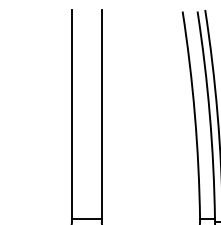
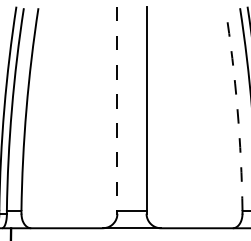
line: (72, 115) -> (117, 109), solid -> dashed
arc: (194, 115) -> (237, 109), solid -> dashed

